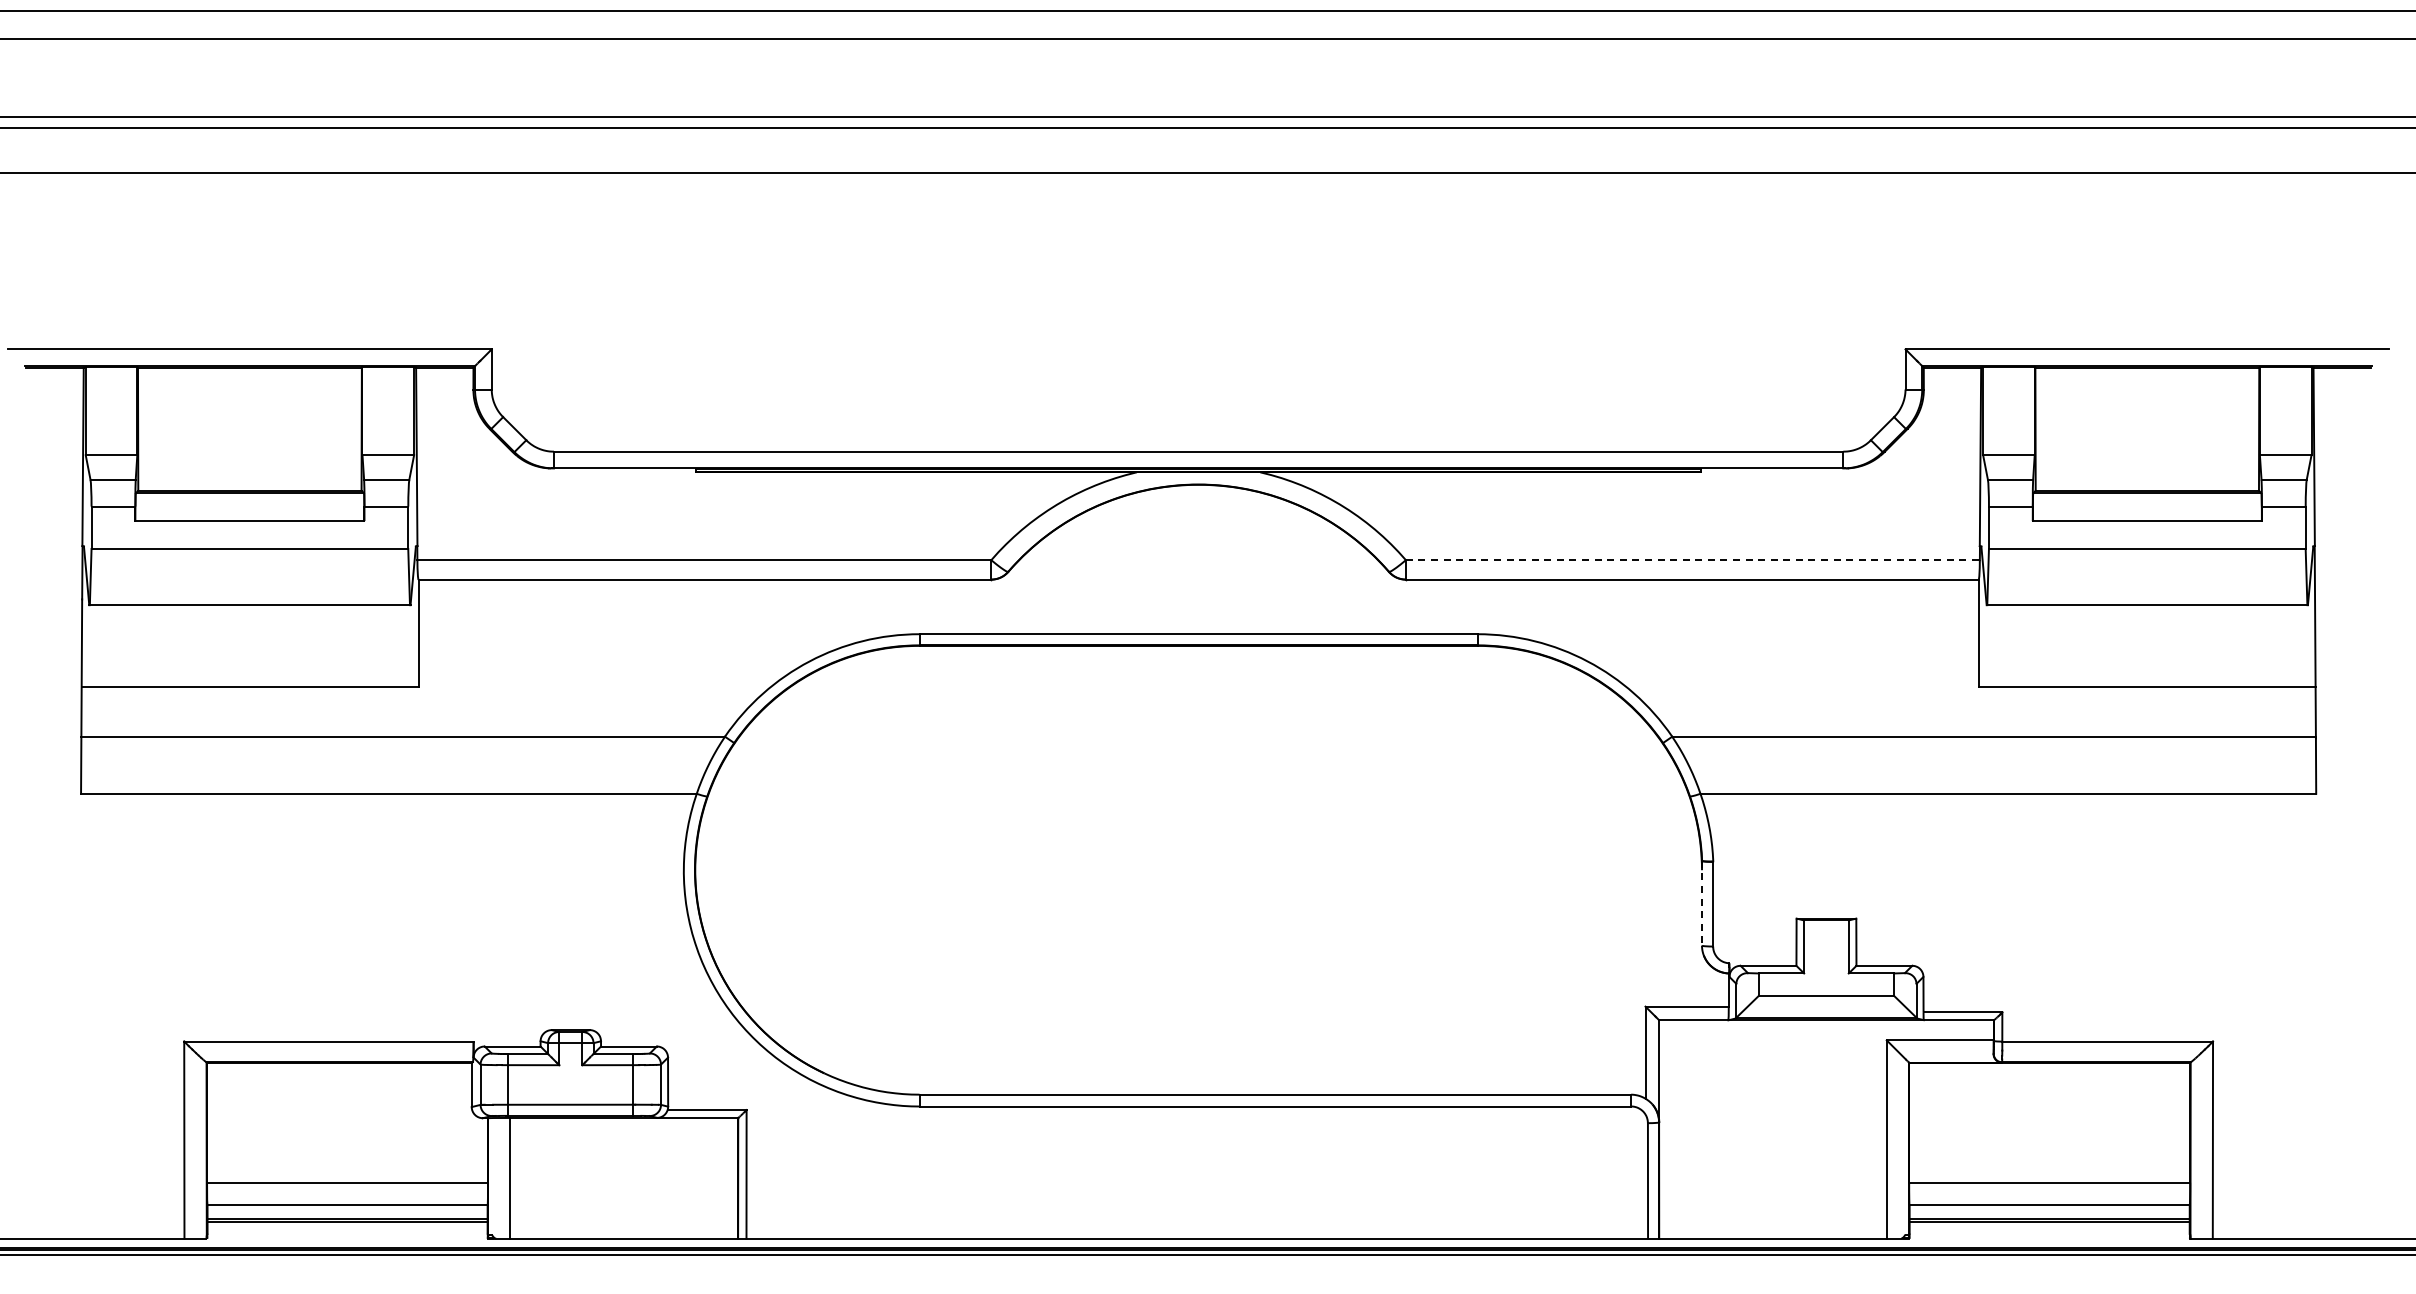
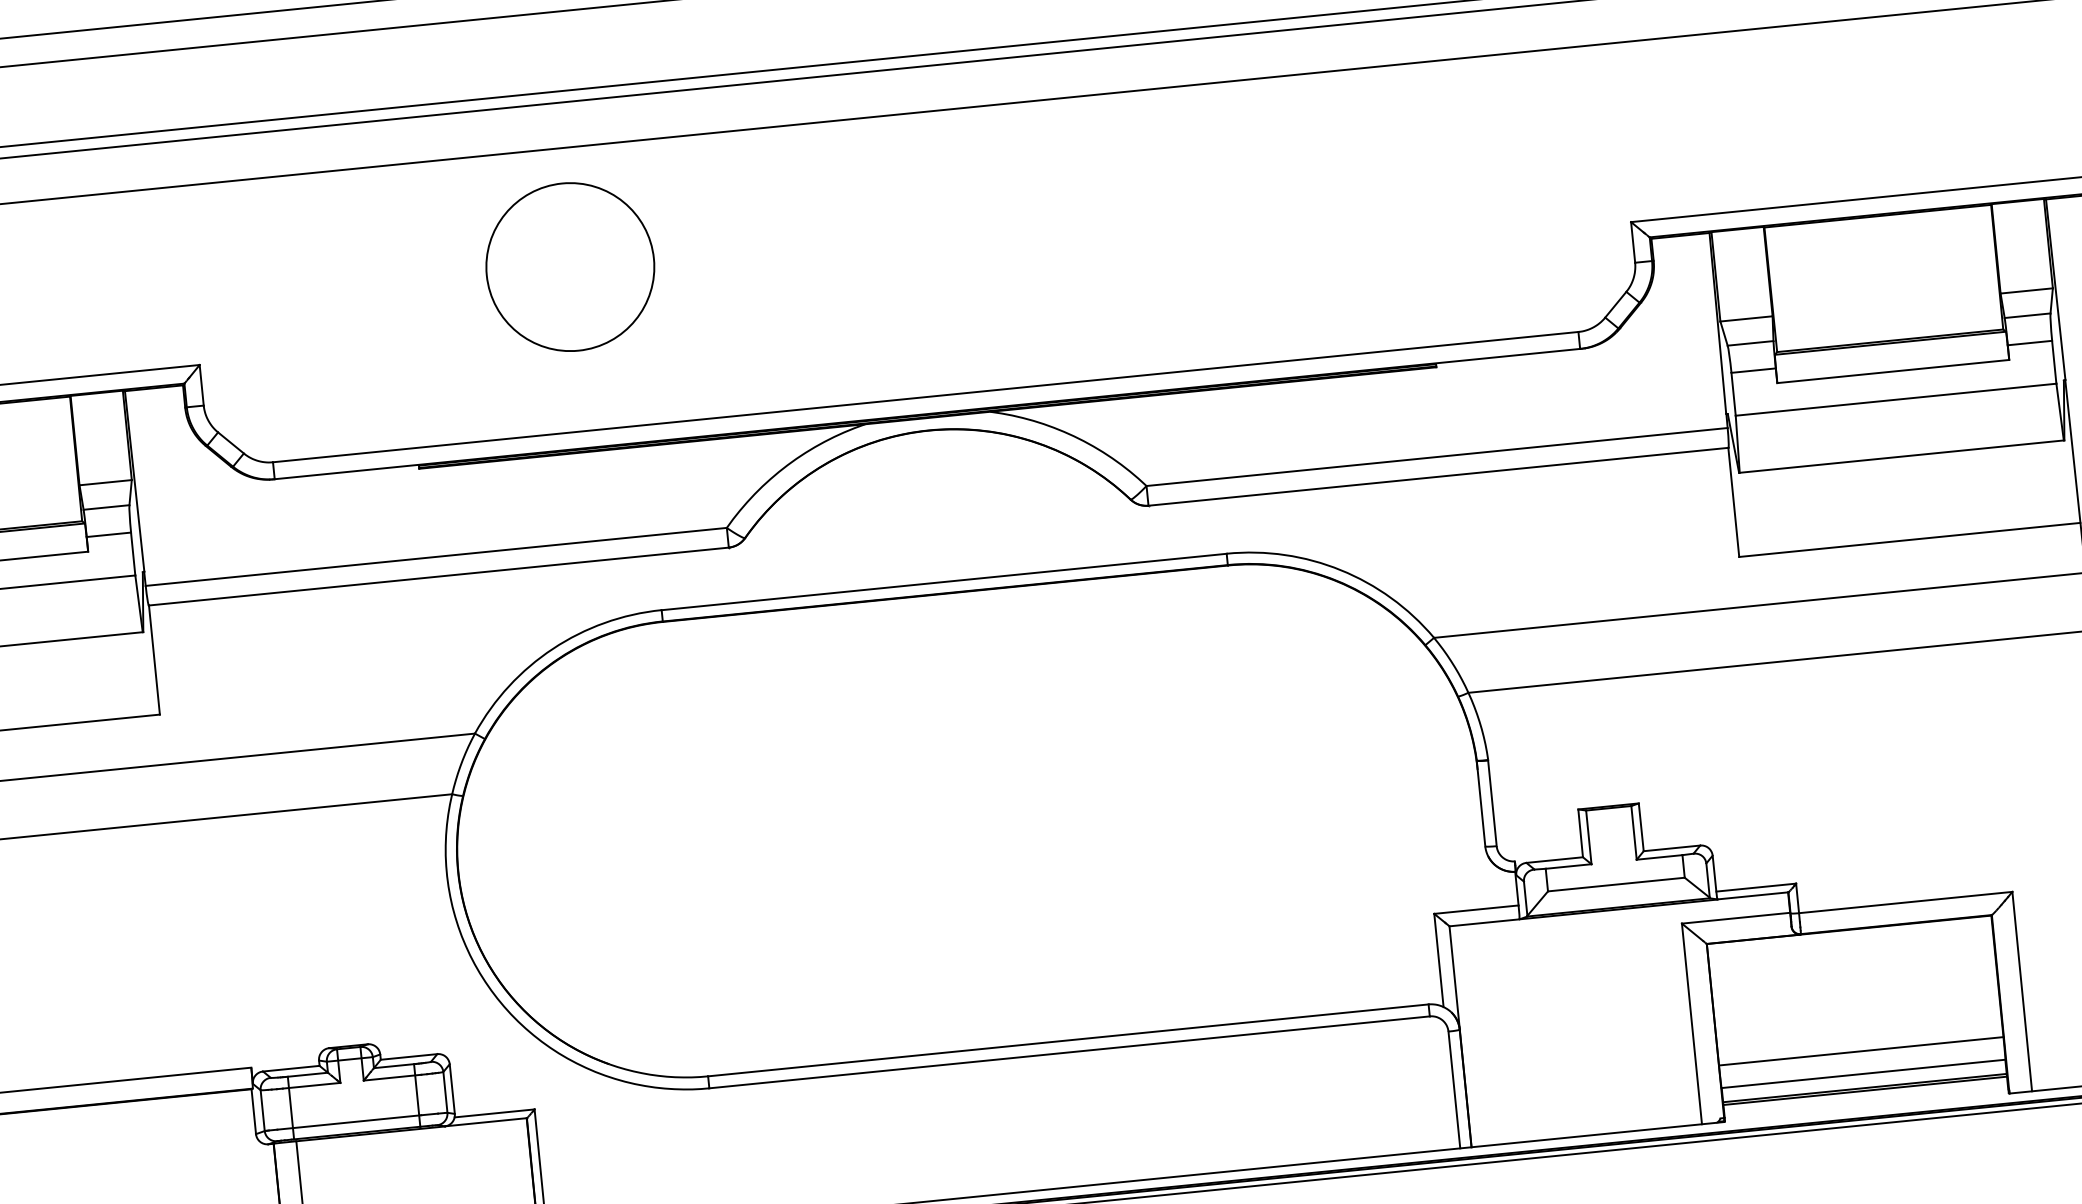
circle: (863, 289) -> (570, 266), added
line: (1692, 560) -> (1436, 457), dashed -> solid
line: (1702, 903) -> (1481, 803), dashed -> solid

